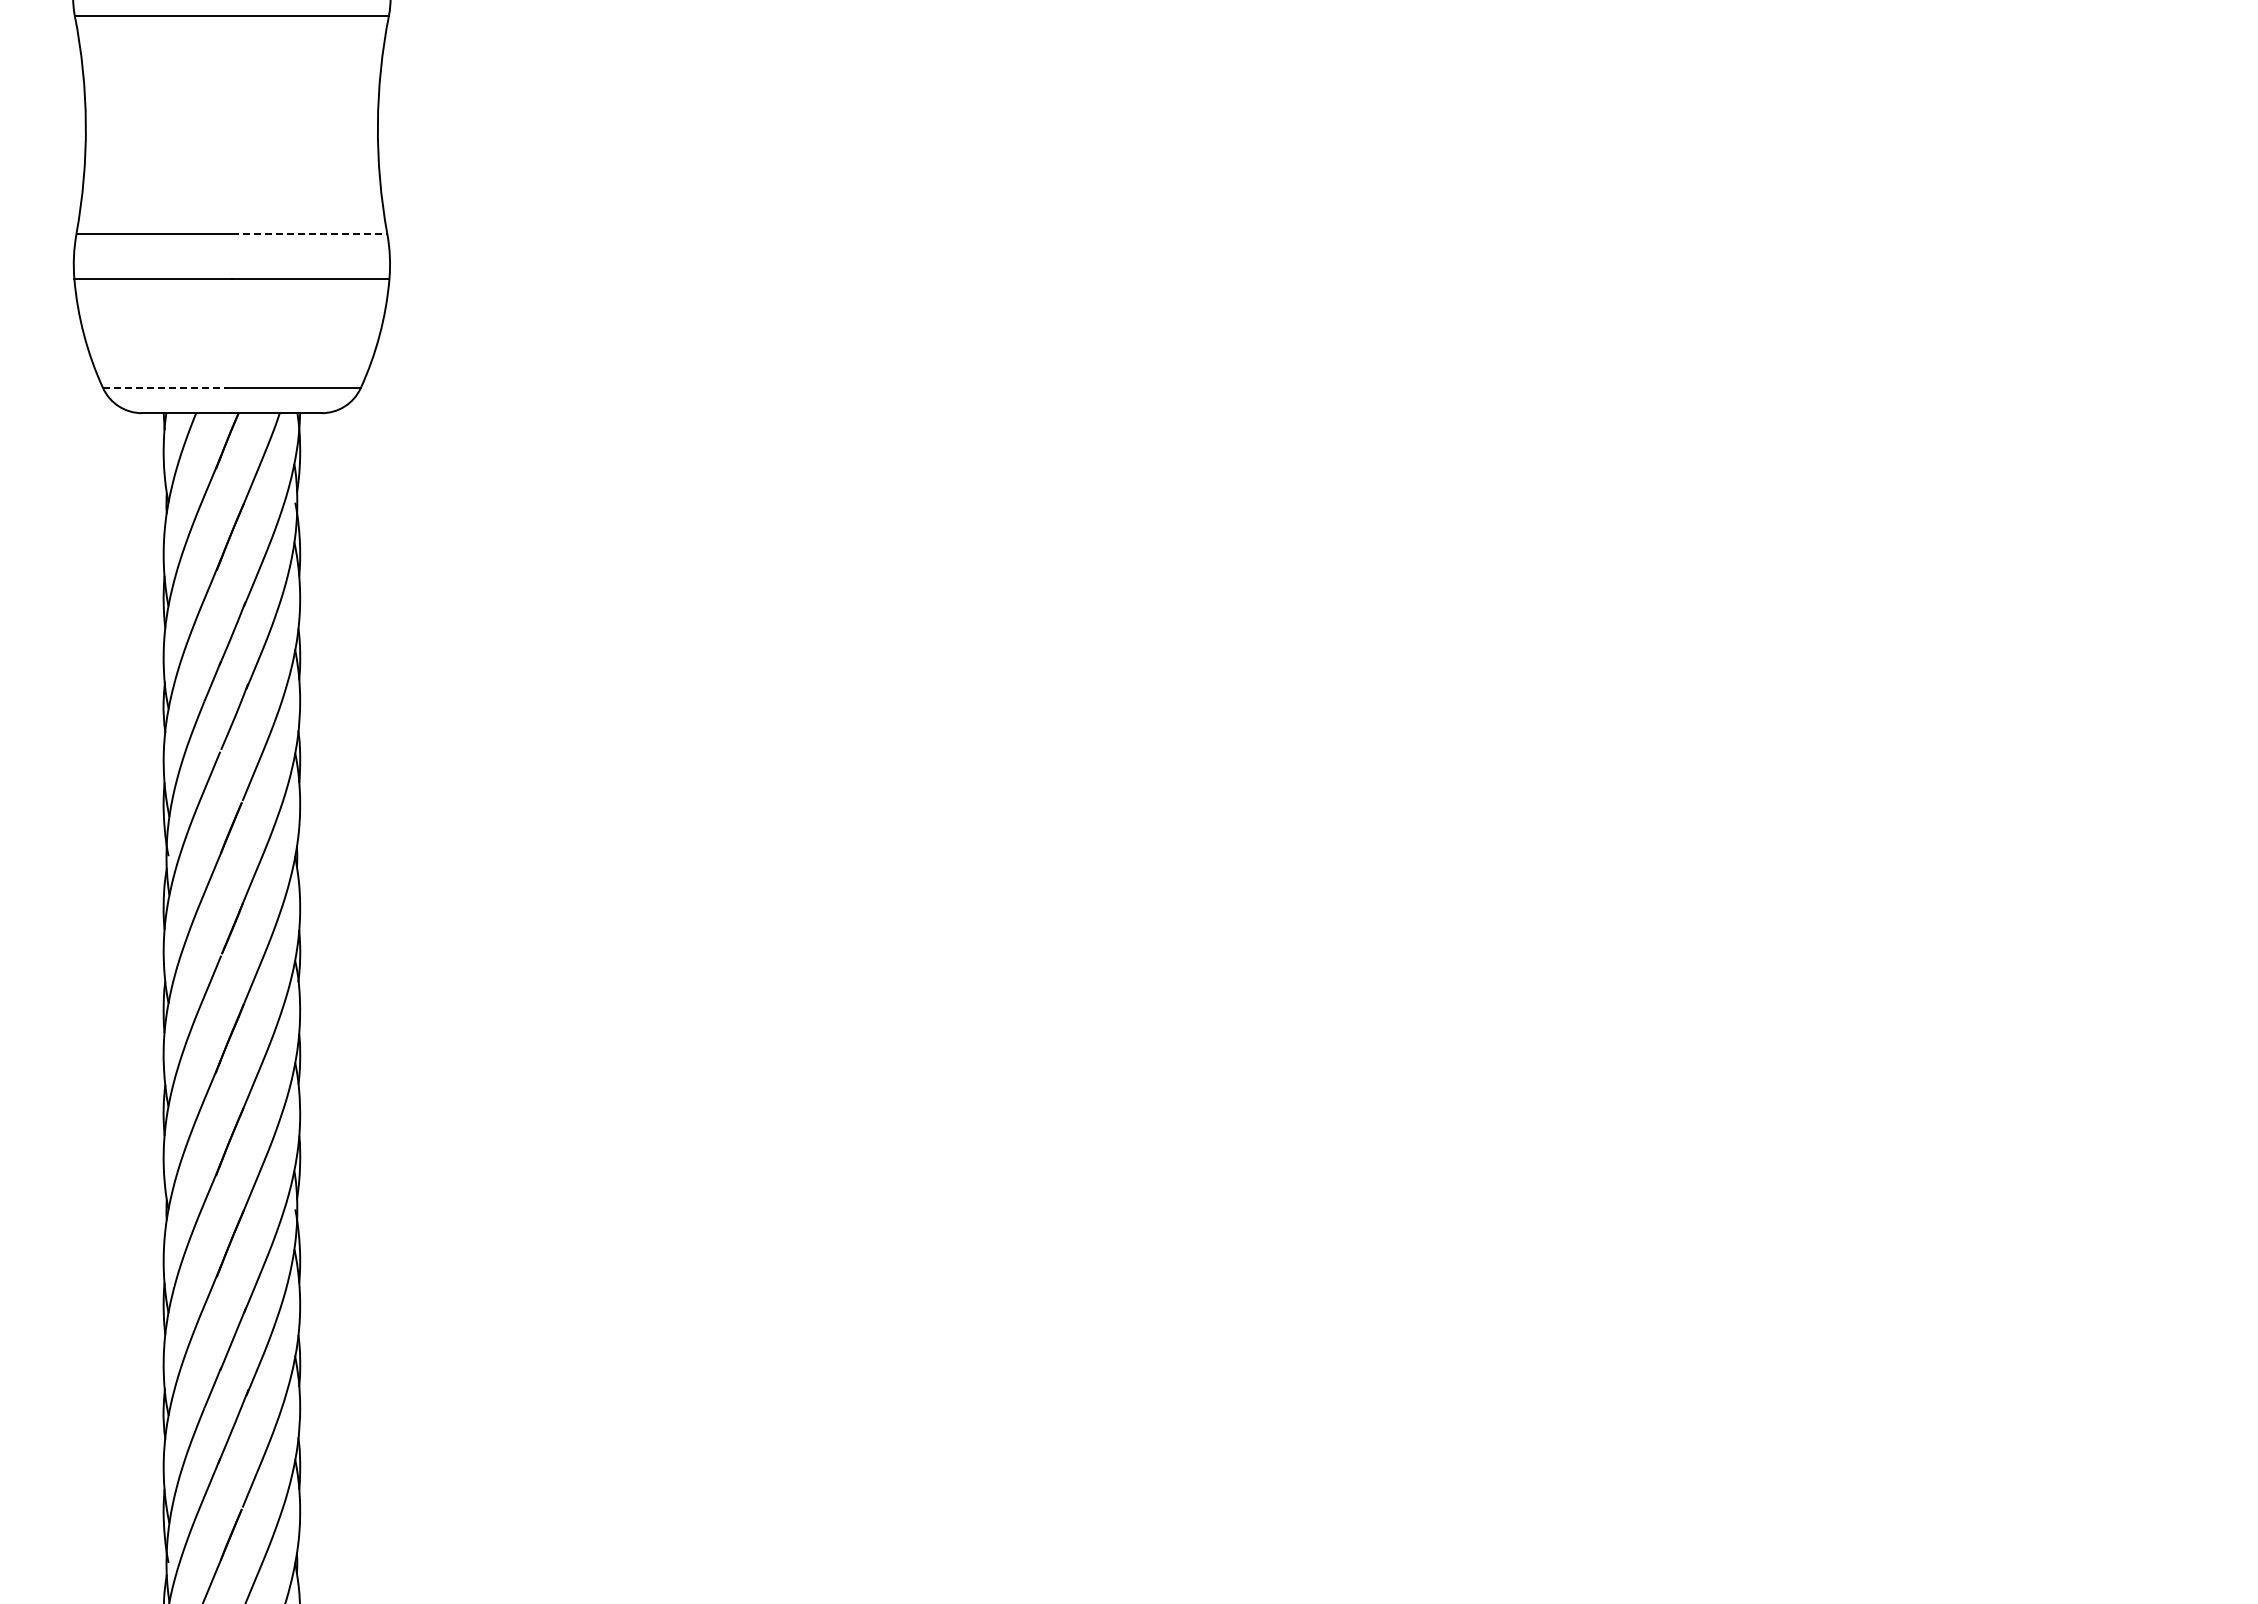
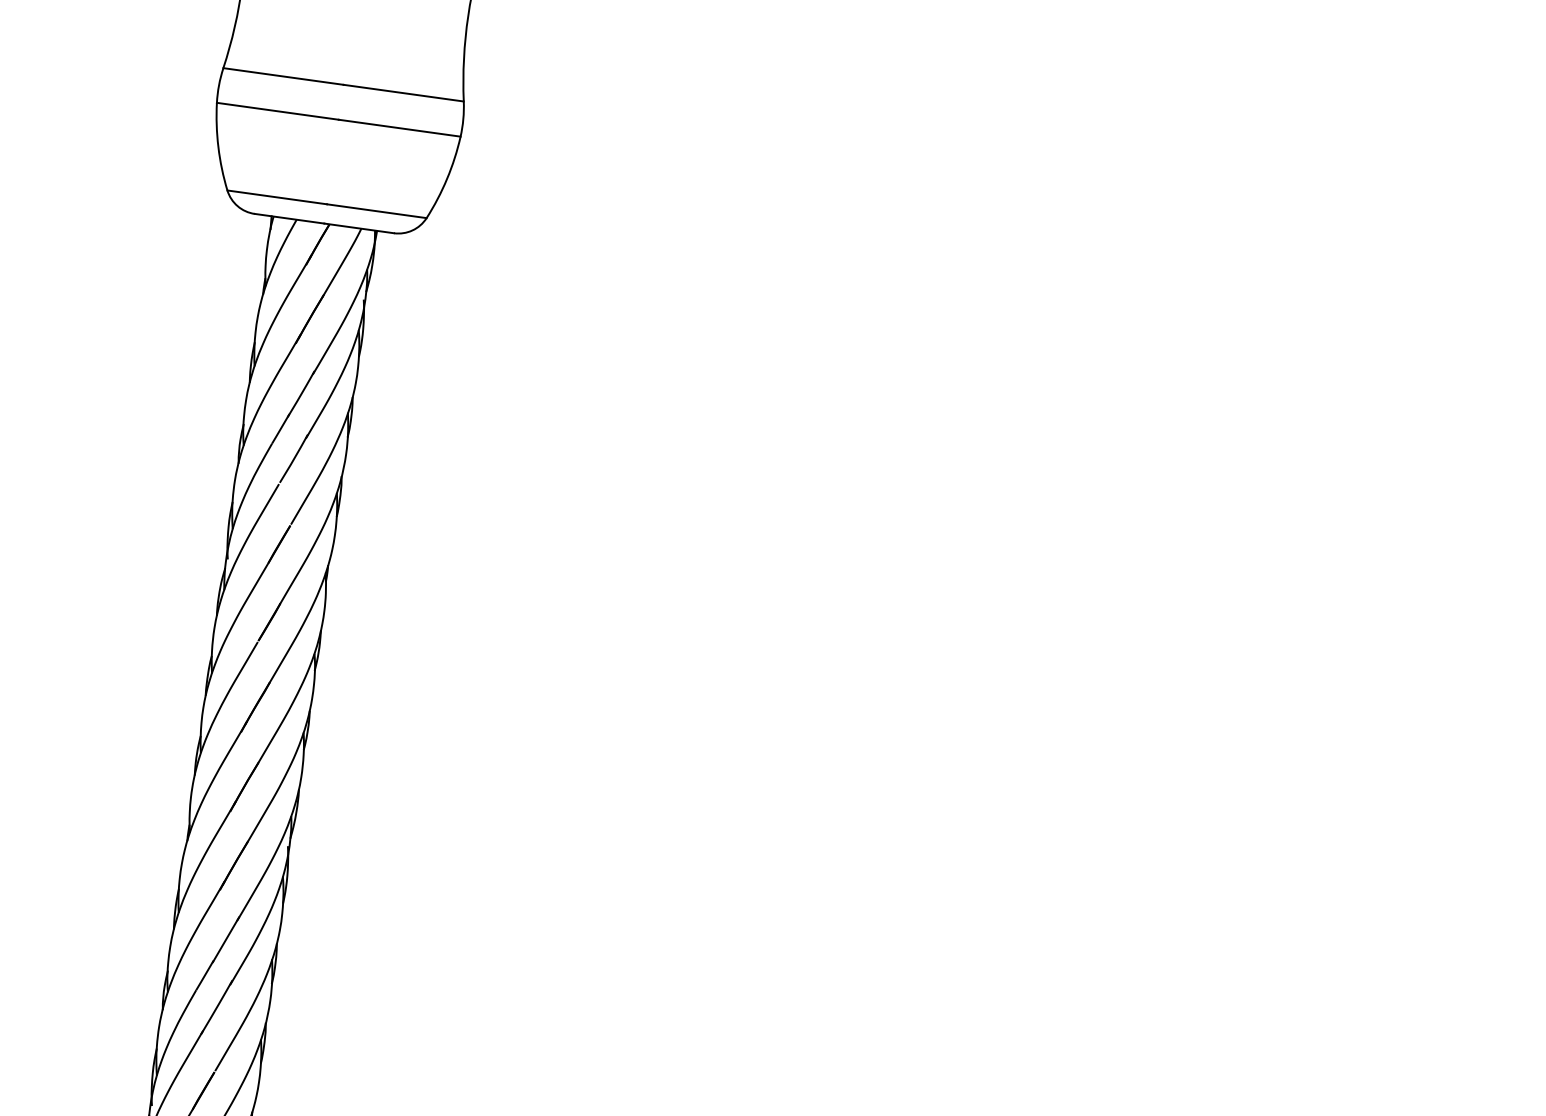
line: (309, 233) -> (403, 92), dashed -> solid
line: (168, 388) -> (277, 197), dashed -> solid

